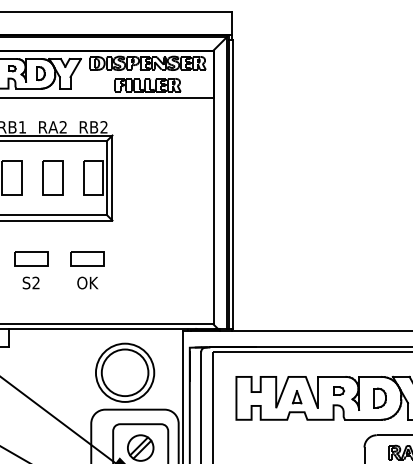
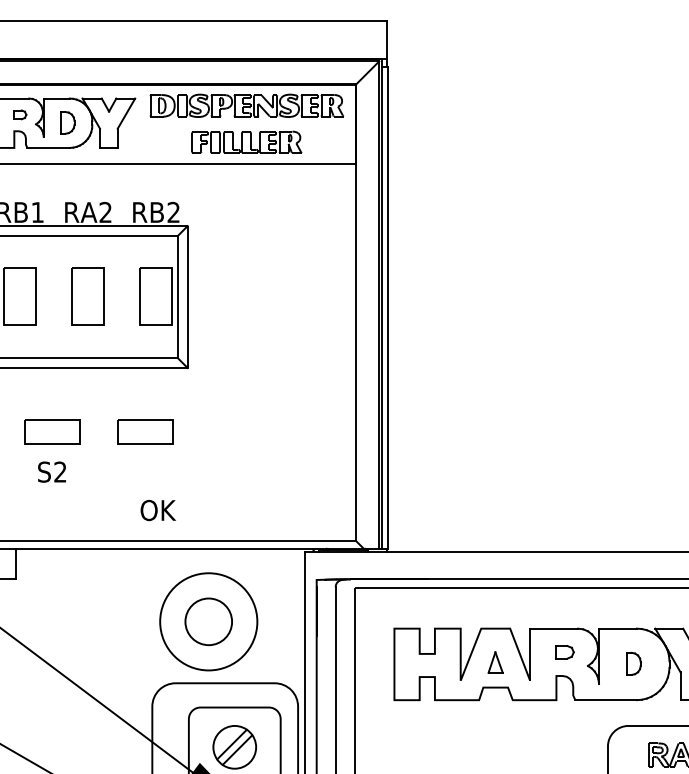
text: (87, 282) -> (157, 509), moved
circle: (124, 372) -> (207, 621), size x0.6
part: (379, 397) -> (632, 662), size x0.7

